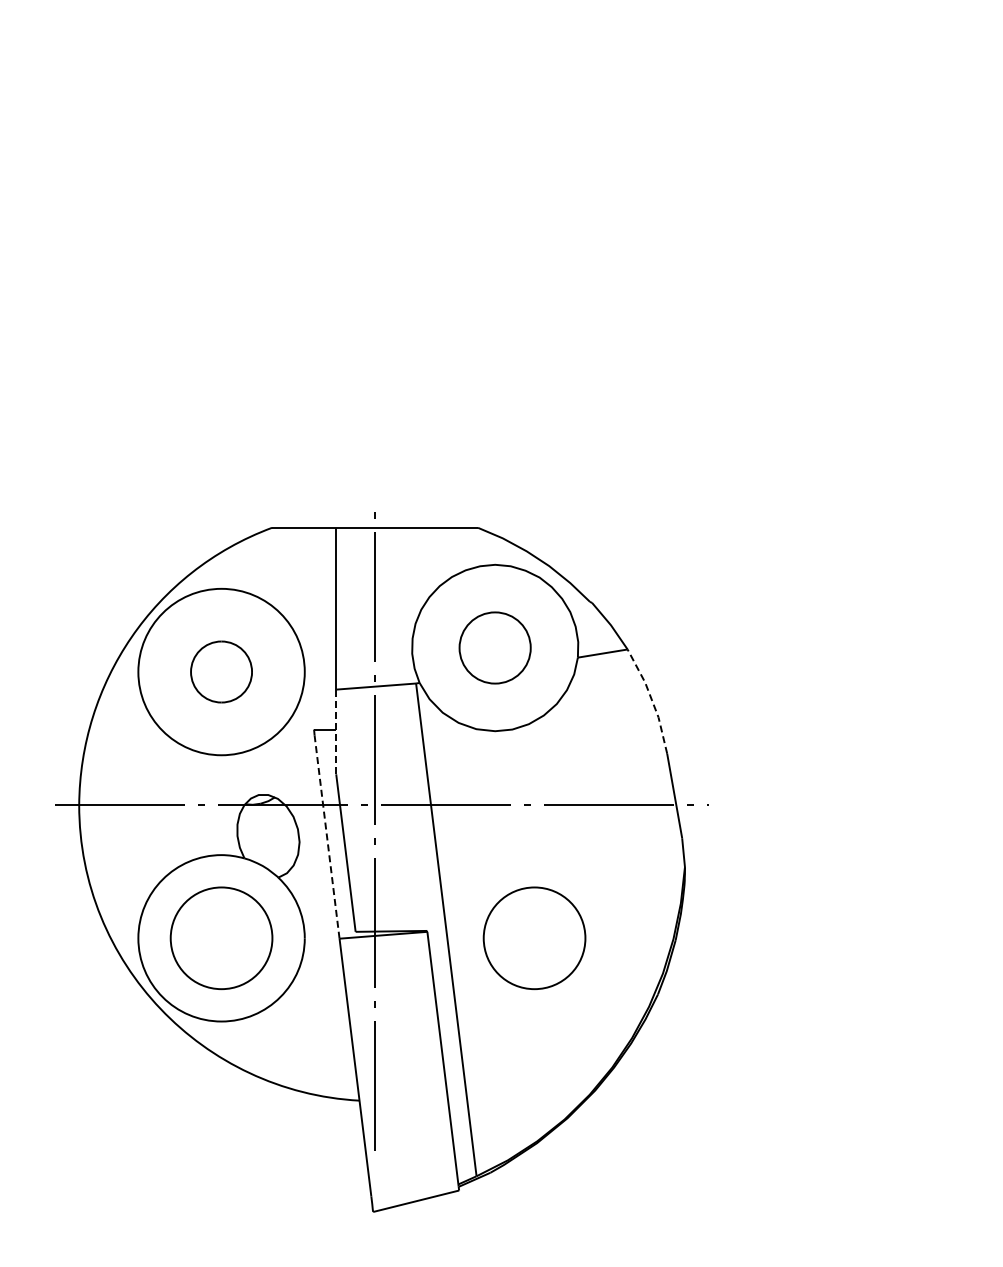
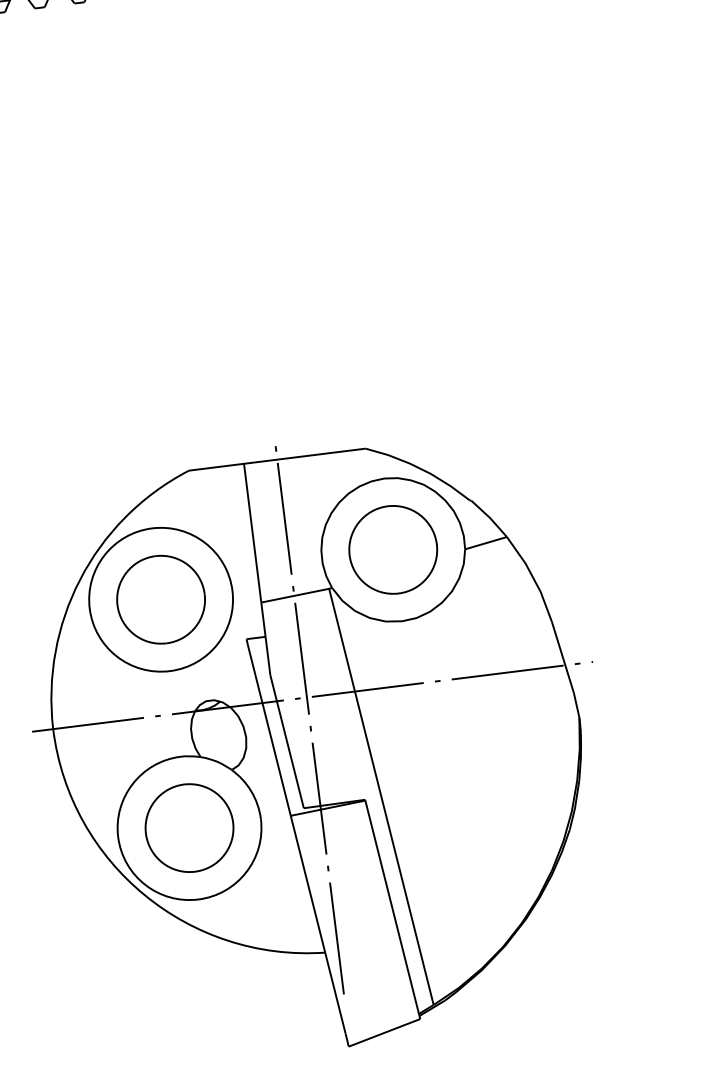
part: (494, 647) -> (392, 549), size x1.43
part: (221, 671) -> (160, 599), size x1.67
line: (651, 699) -> (532, 577), dashed -> solid
line: (336, 732) -> (266, 639), dashed -> solid
line: (327, 836) -> (269, 729), dashed -> solid
part: (534, 938) -> (457, 794), removed

